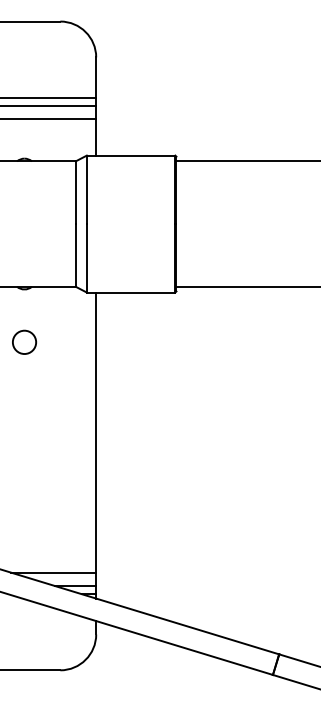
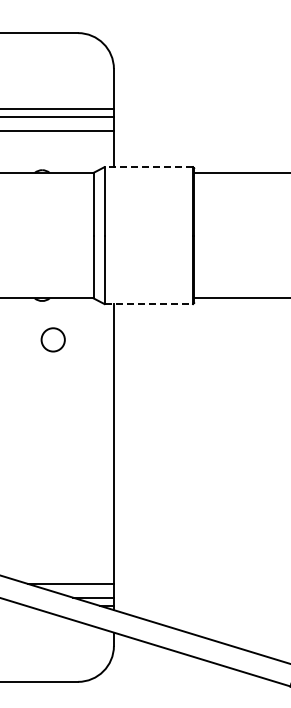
line: (130, 155) -> (148, 167), solid -> dashed
line: (131, 292) -> (149, 304), solid -> dashed
circle: (24, 341) -> (53, 339), moved

